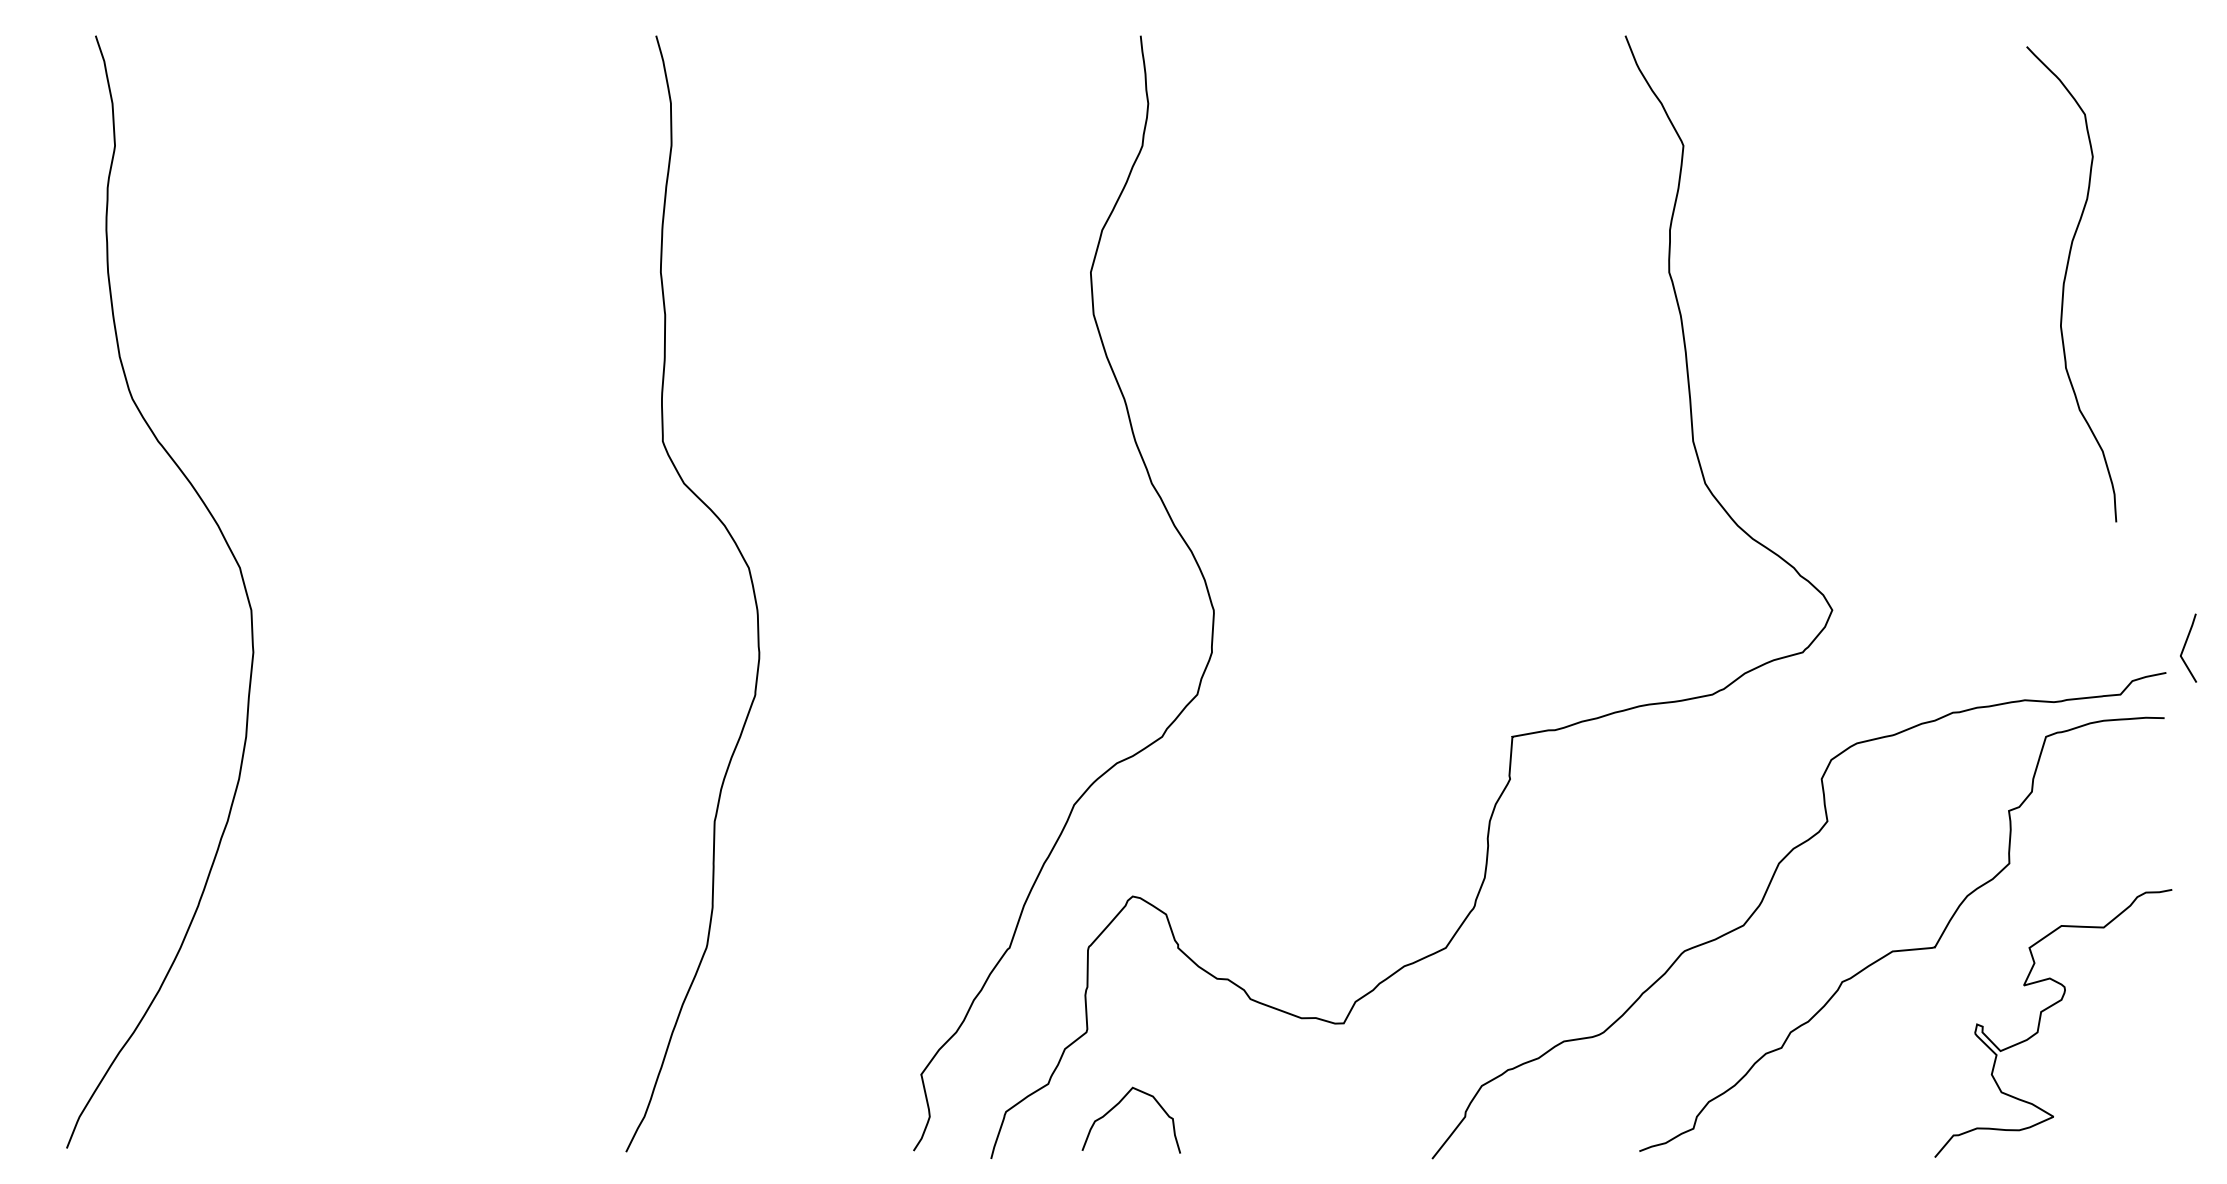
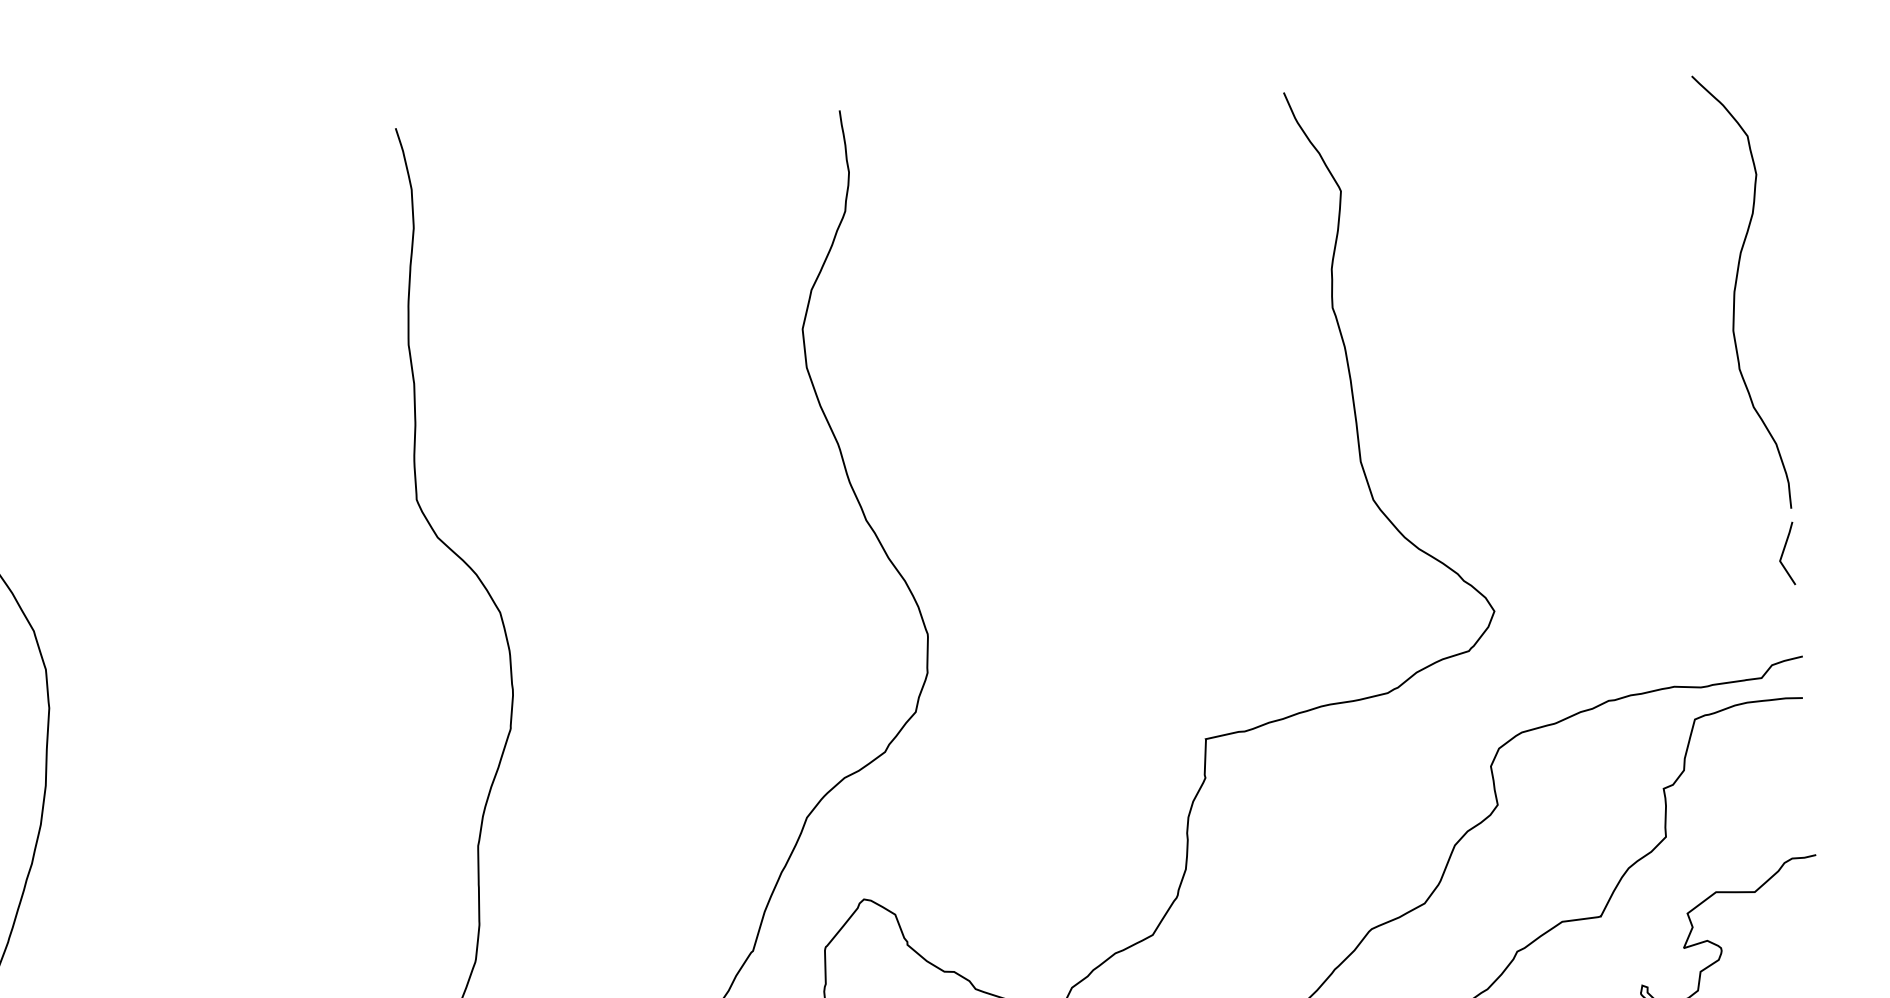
curve: (2065, 281) -> (1735, 289), moved
curve: (2185, 646) -> (1784, 552), moved

